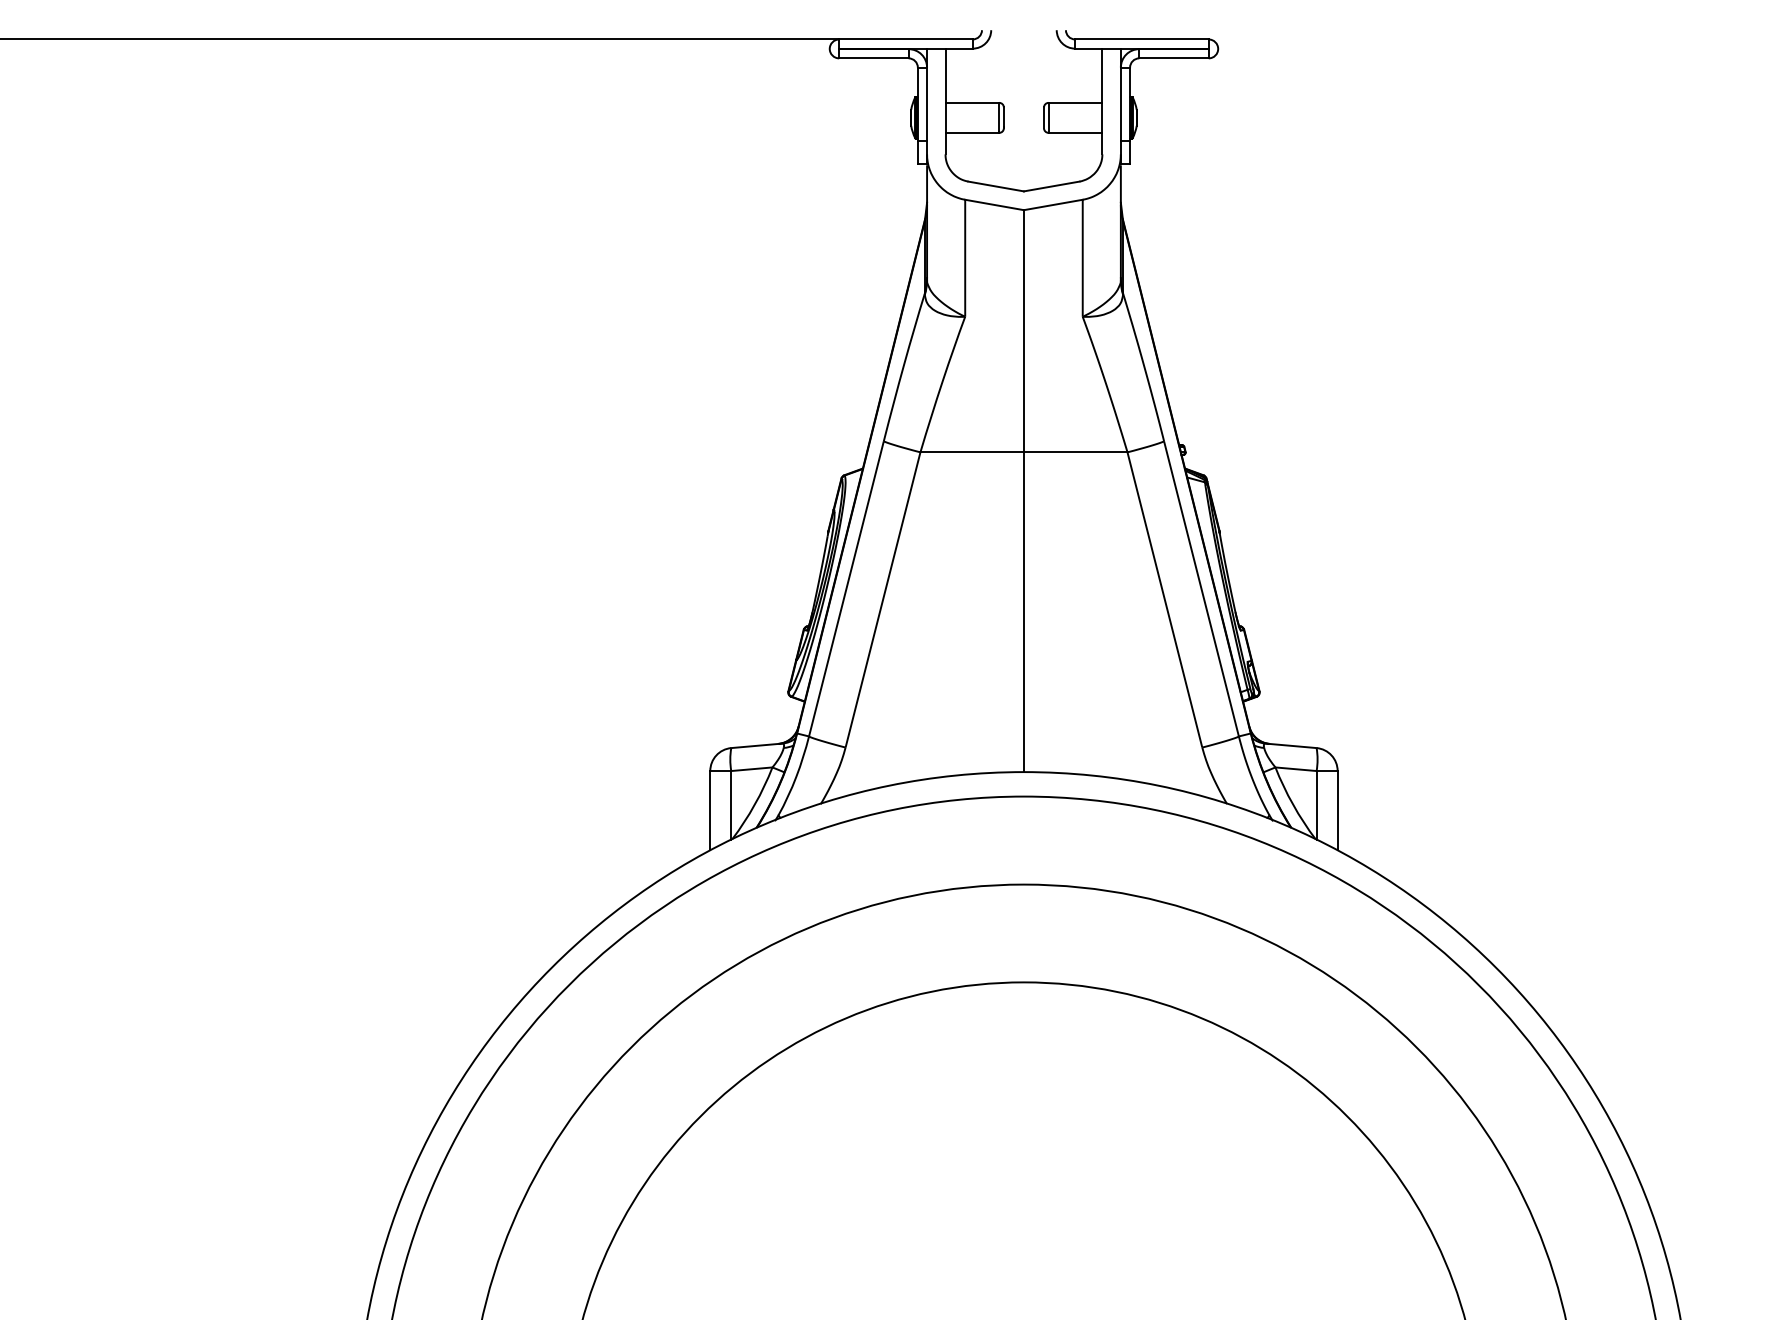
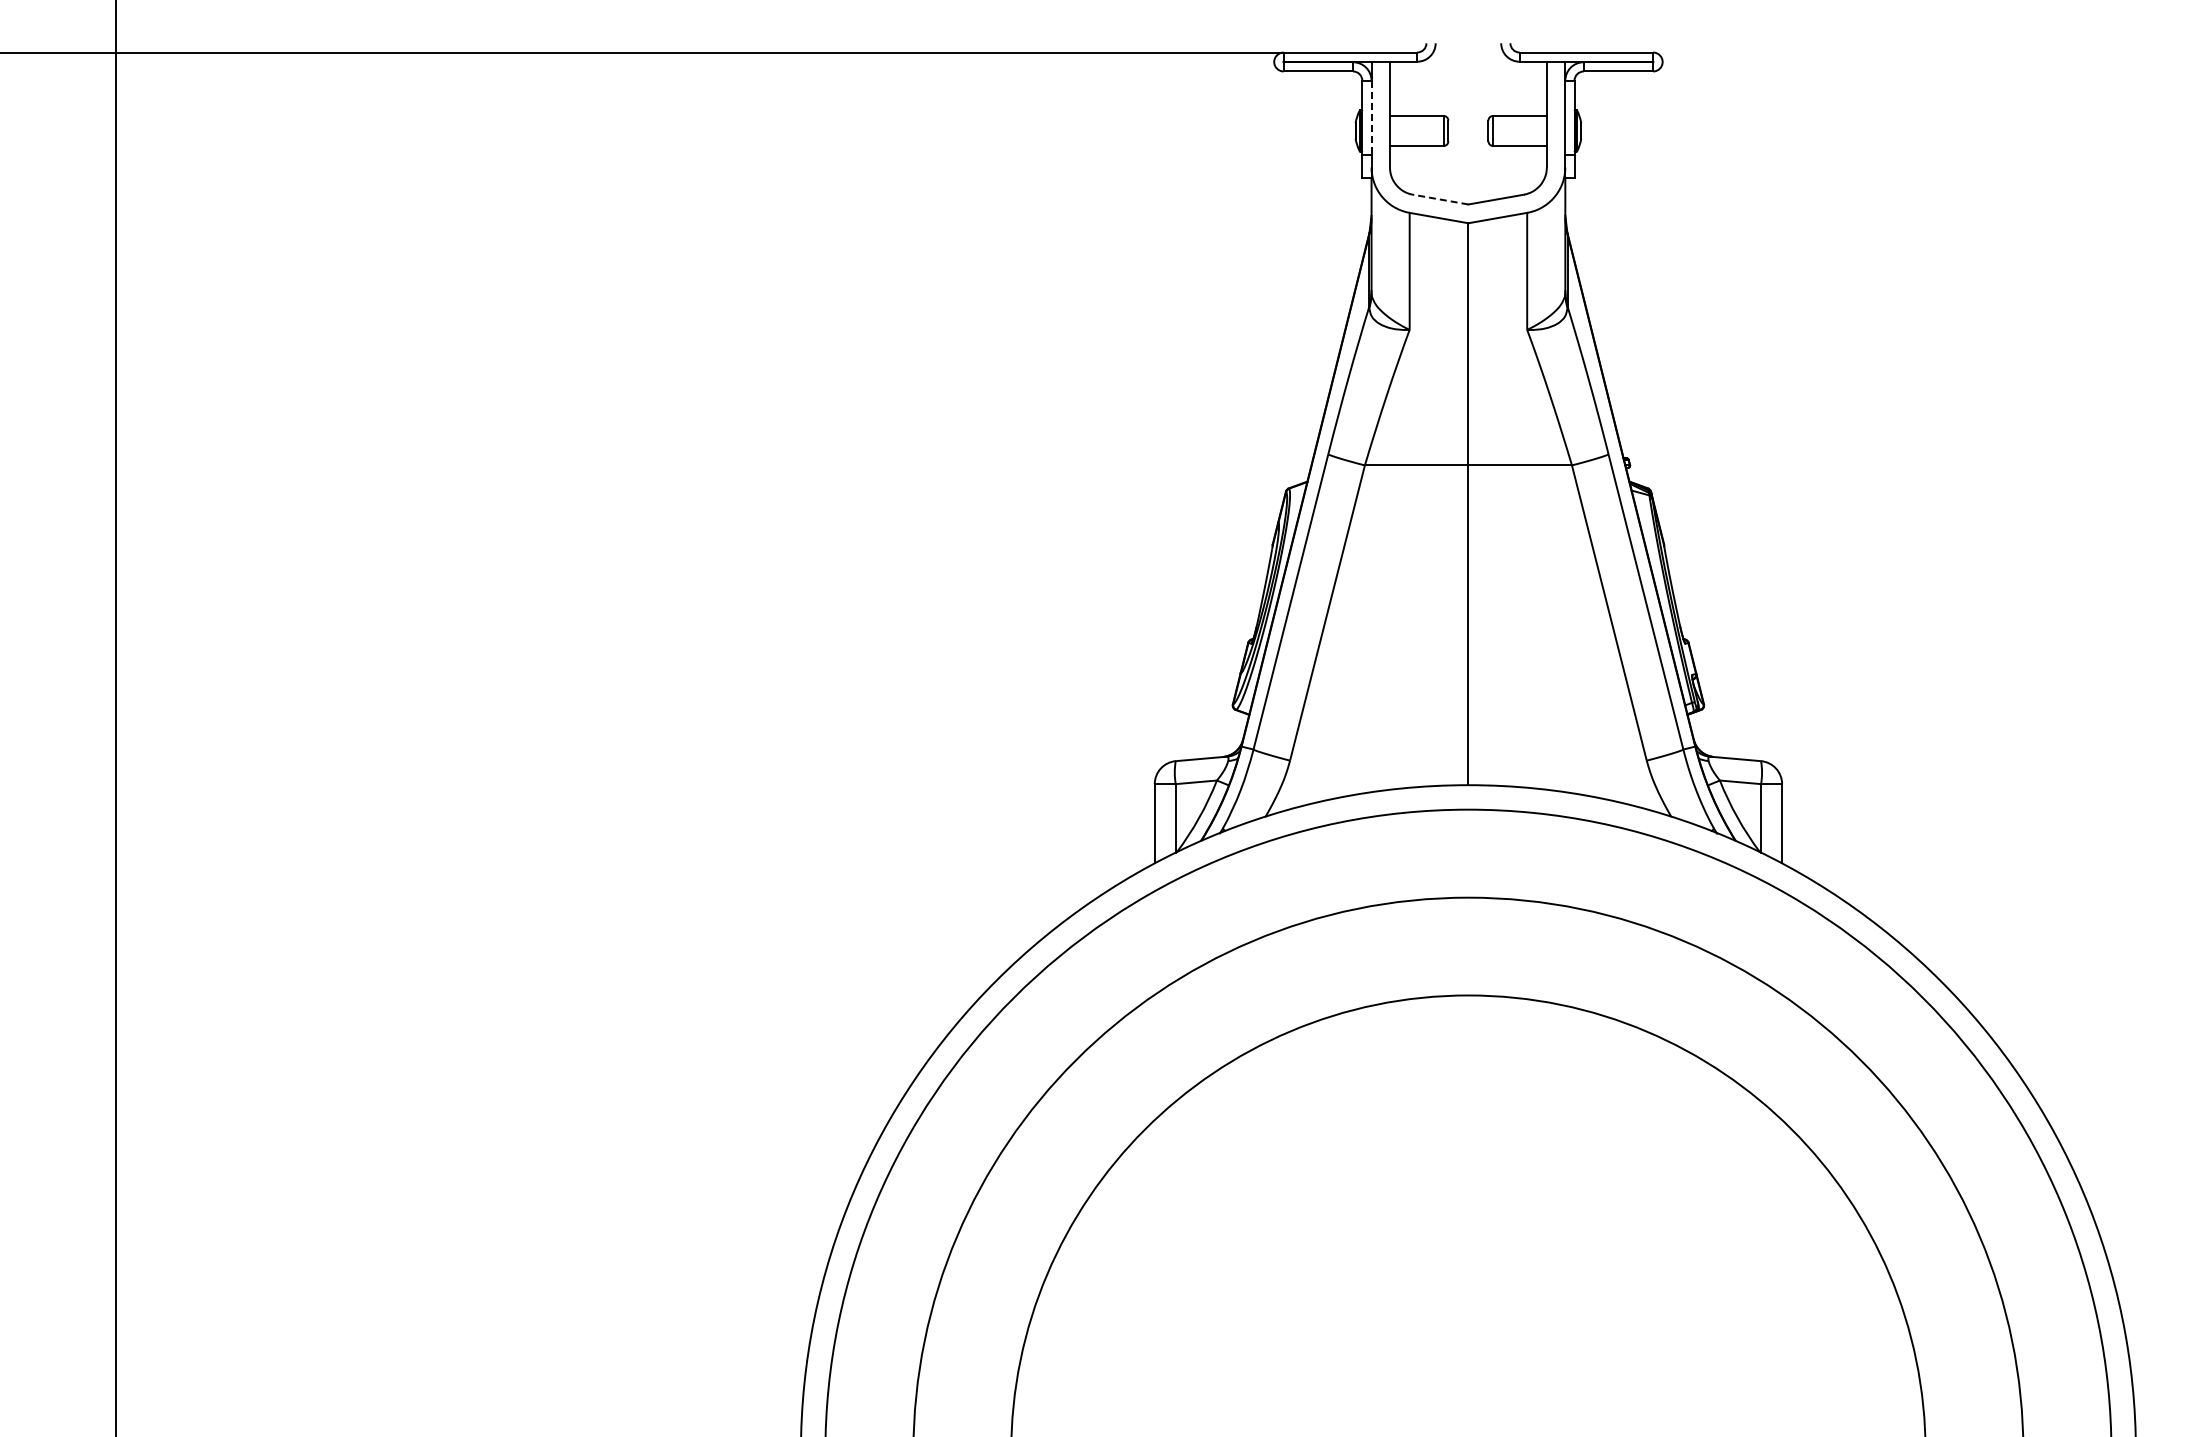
line: (927, 104) -> (1371, 117), solid -> dashed
line: (996, 186) -> (1440, 199), solid -> dashed

